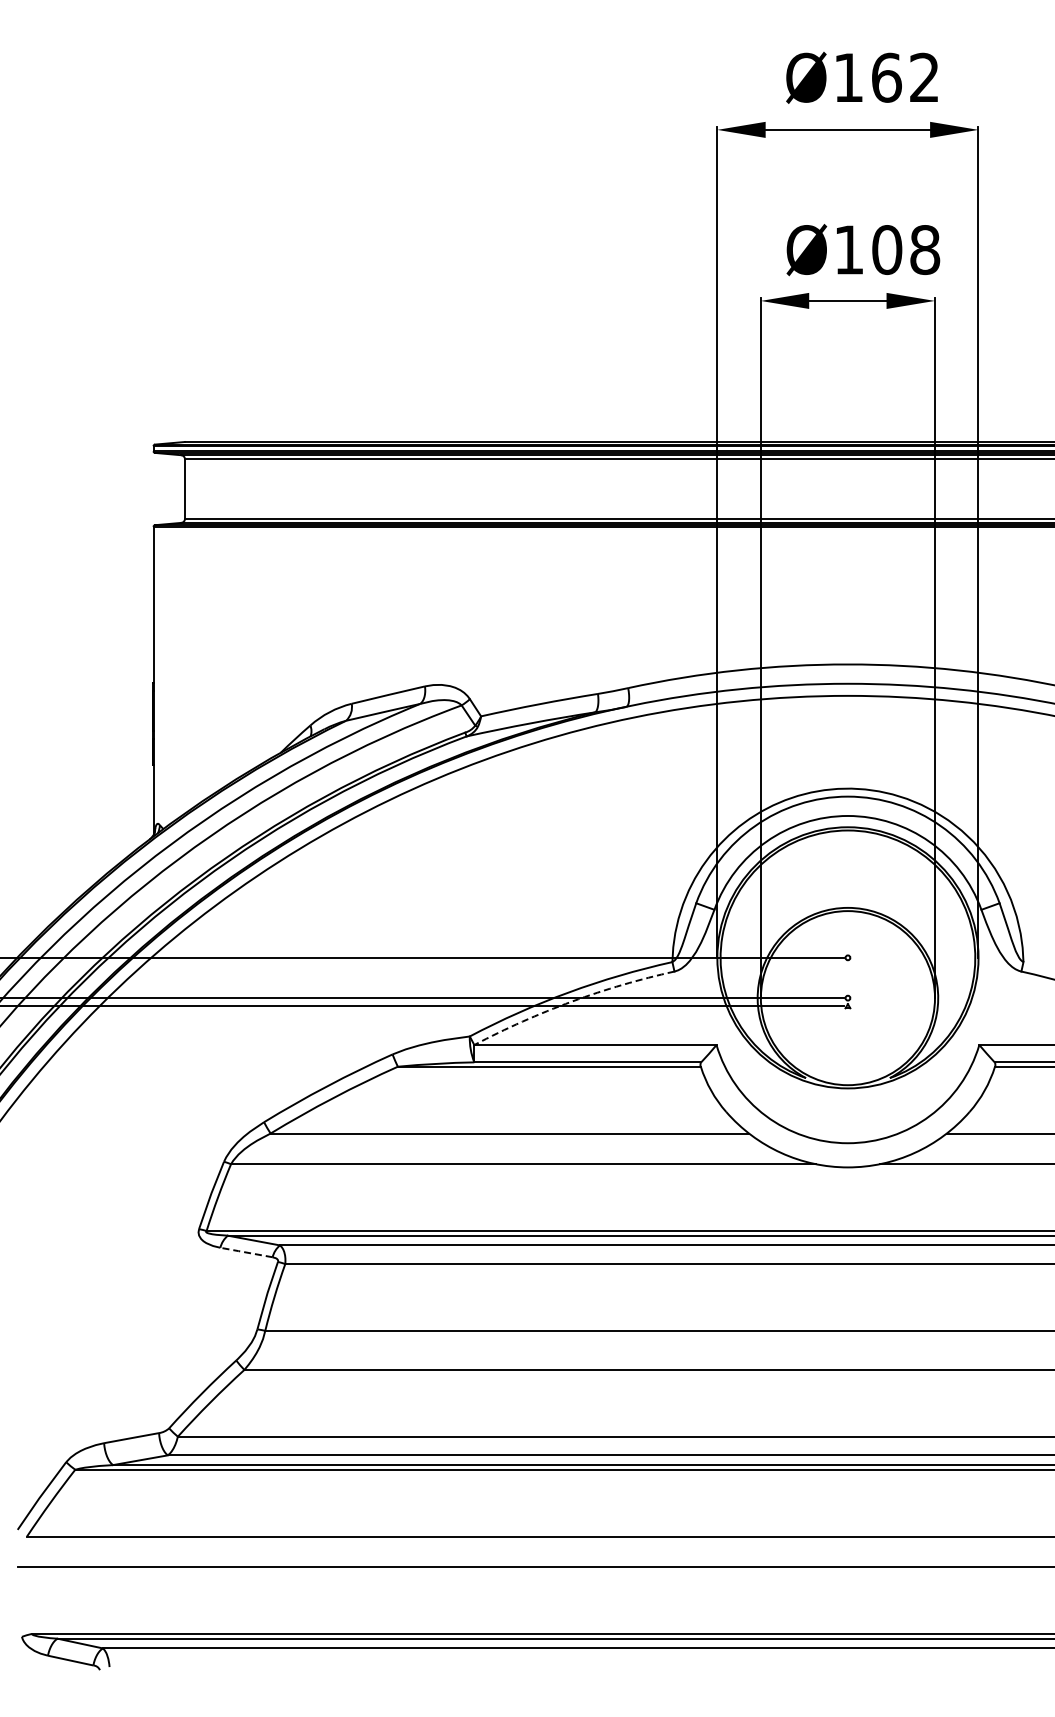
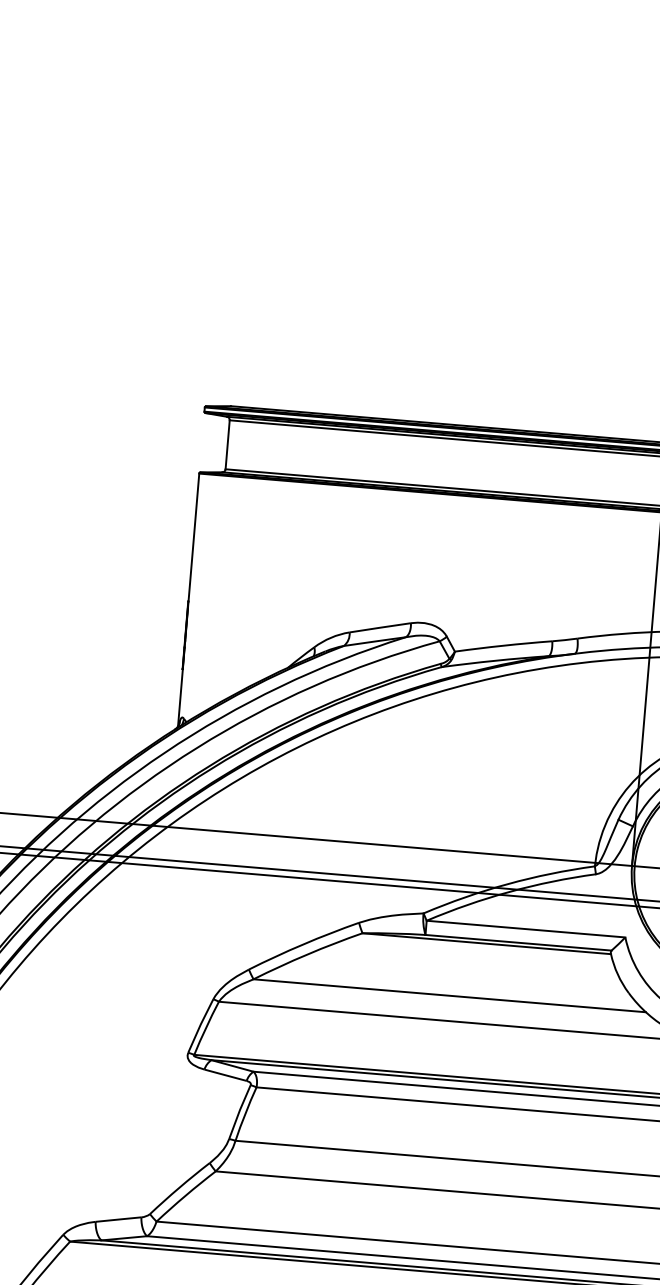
arc: (571, 1001) -> (509, 891), dashed -> solid
line: (245, 1252) -> (224, 1075), dashed -> solid

